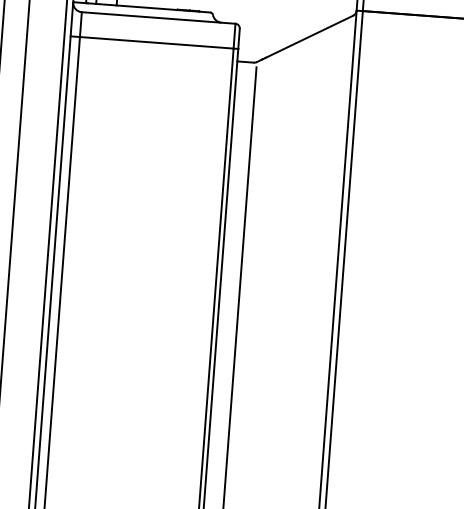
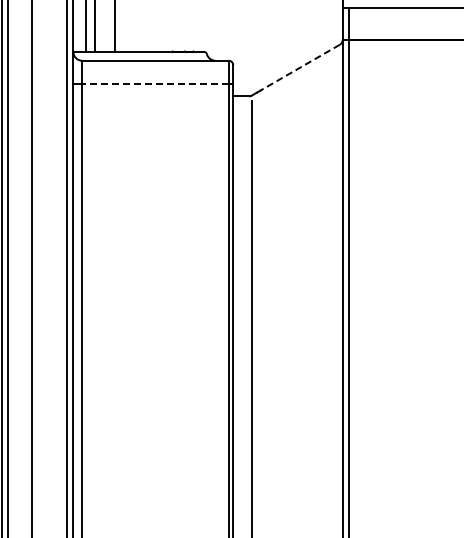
line: (309, 37) -> (299, 68), solid -> dashed
line: (156, 42) -> (155, 84), solid -> dashed

